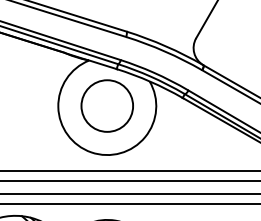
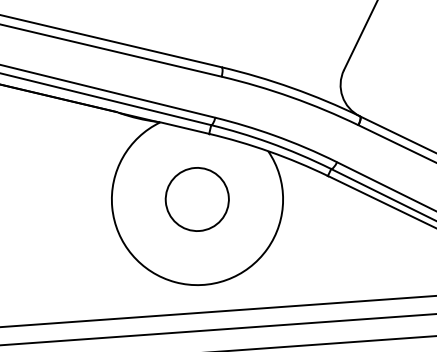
circle: (106, 105) -> (196, 198), size x0.7

